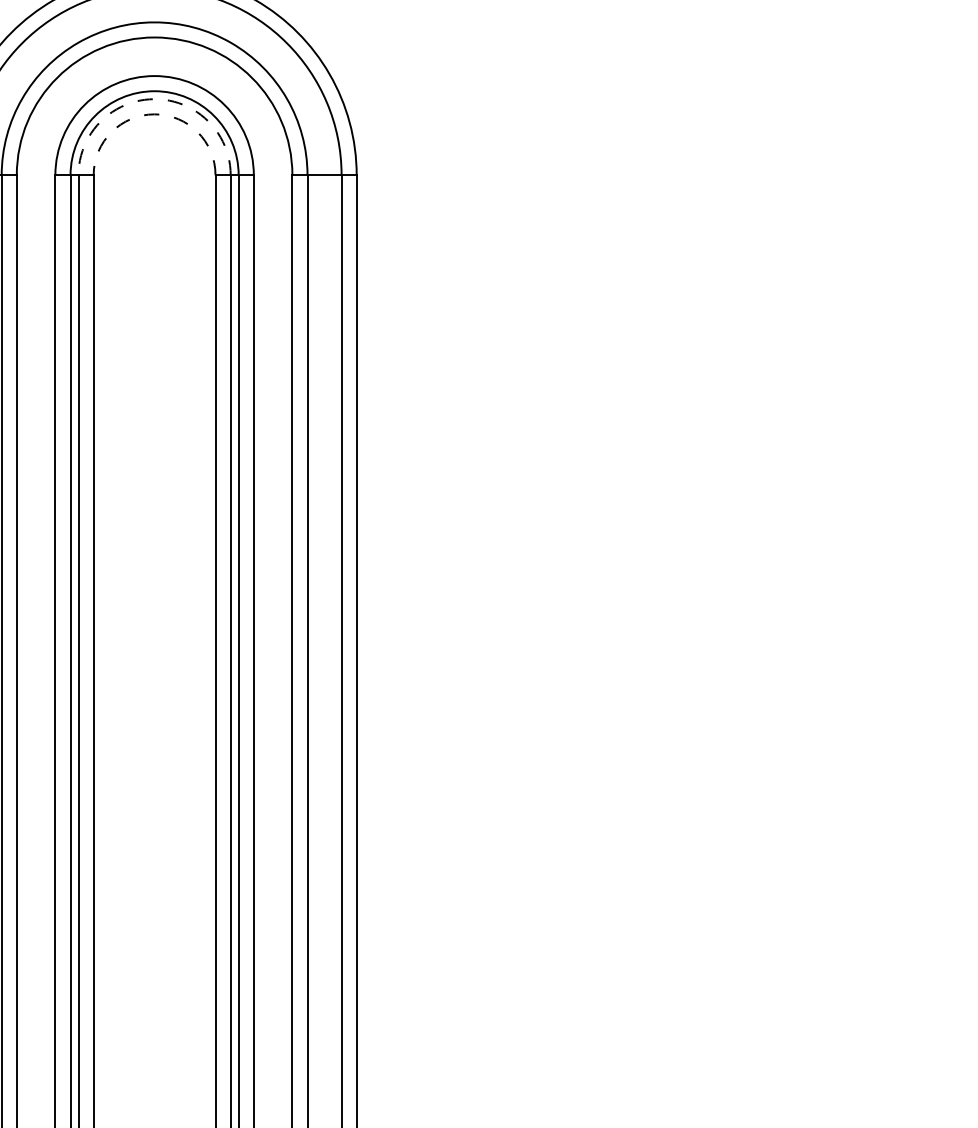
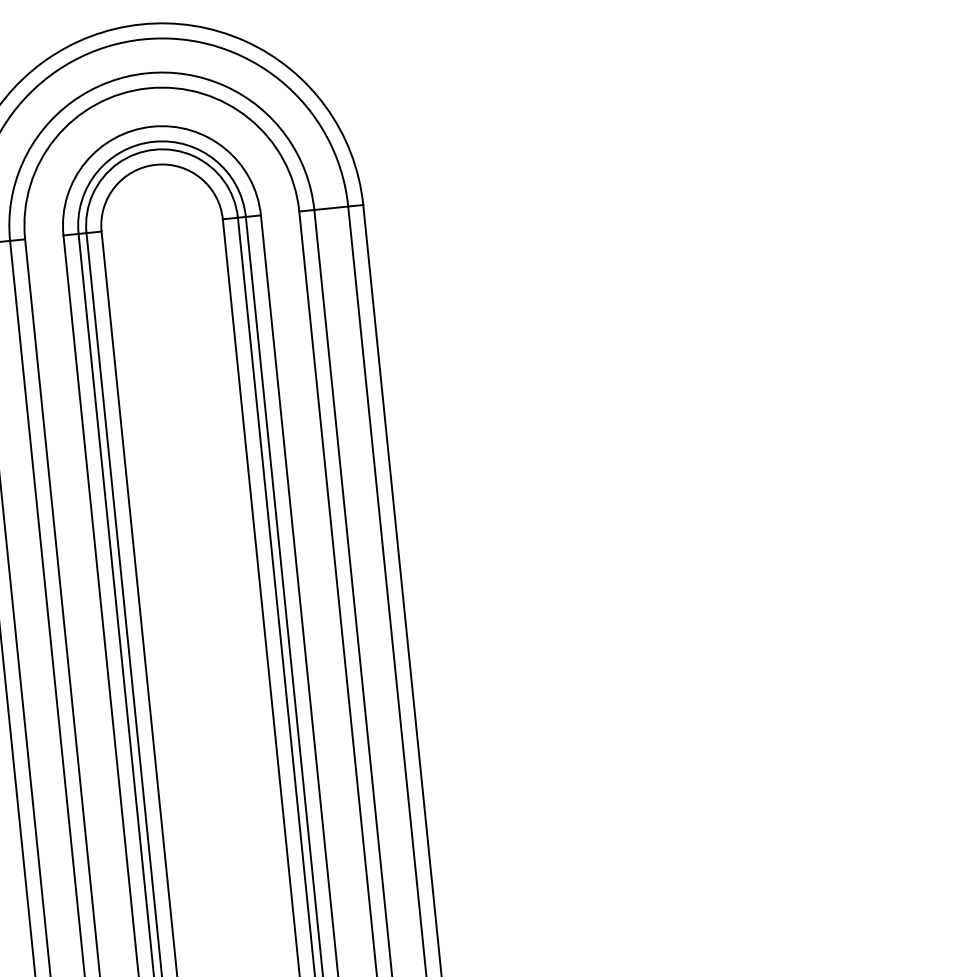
arc: (154, 99) -> (154, 150), dashed -> solid
arc: (154, 114) -> (155, 164), dashed -> solid

